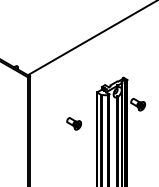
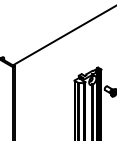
part: (73, 123) -> (53, 108), removed

